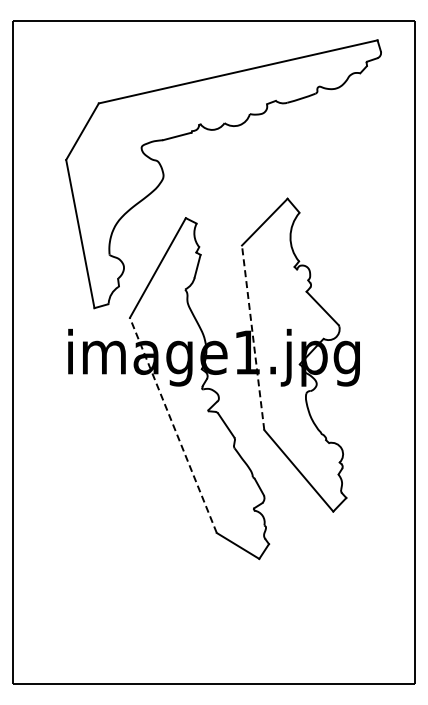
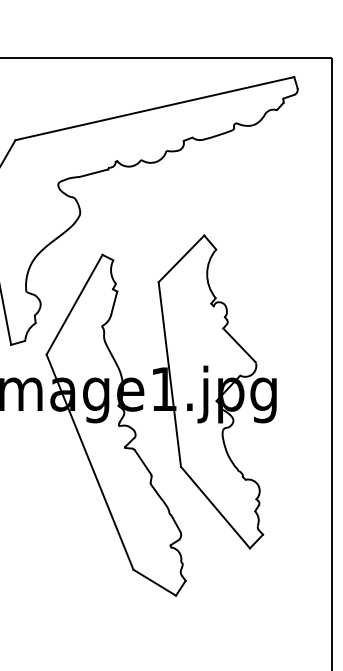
line: (253, 337) -> (170, 374), dashed -> solid
line: (173, 425) -> (90, 462), dashed -> solid

